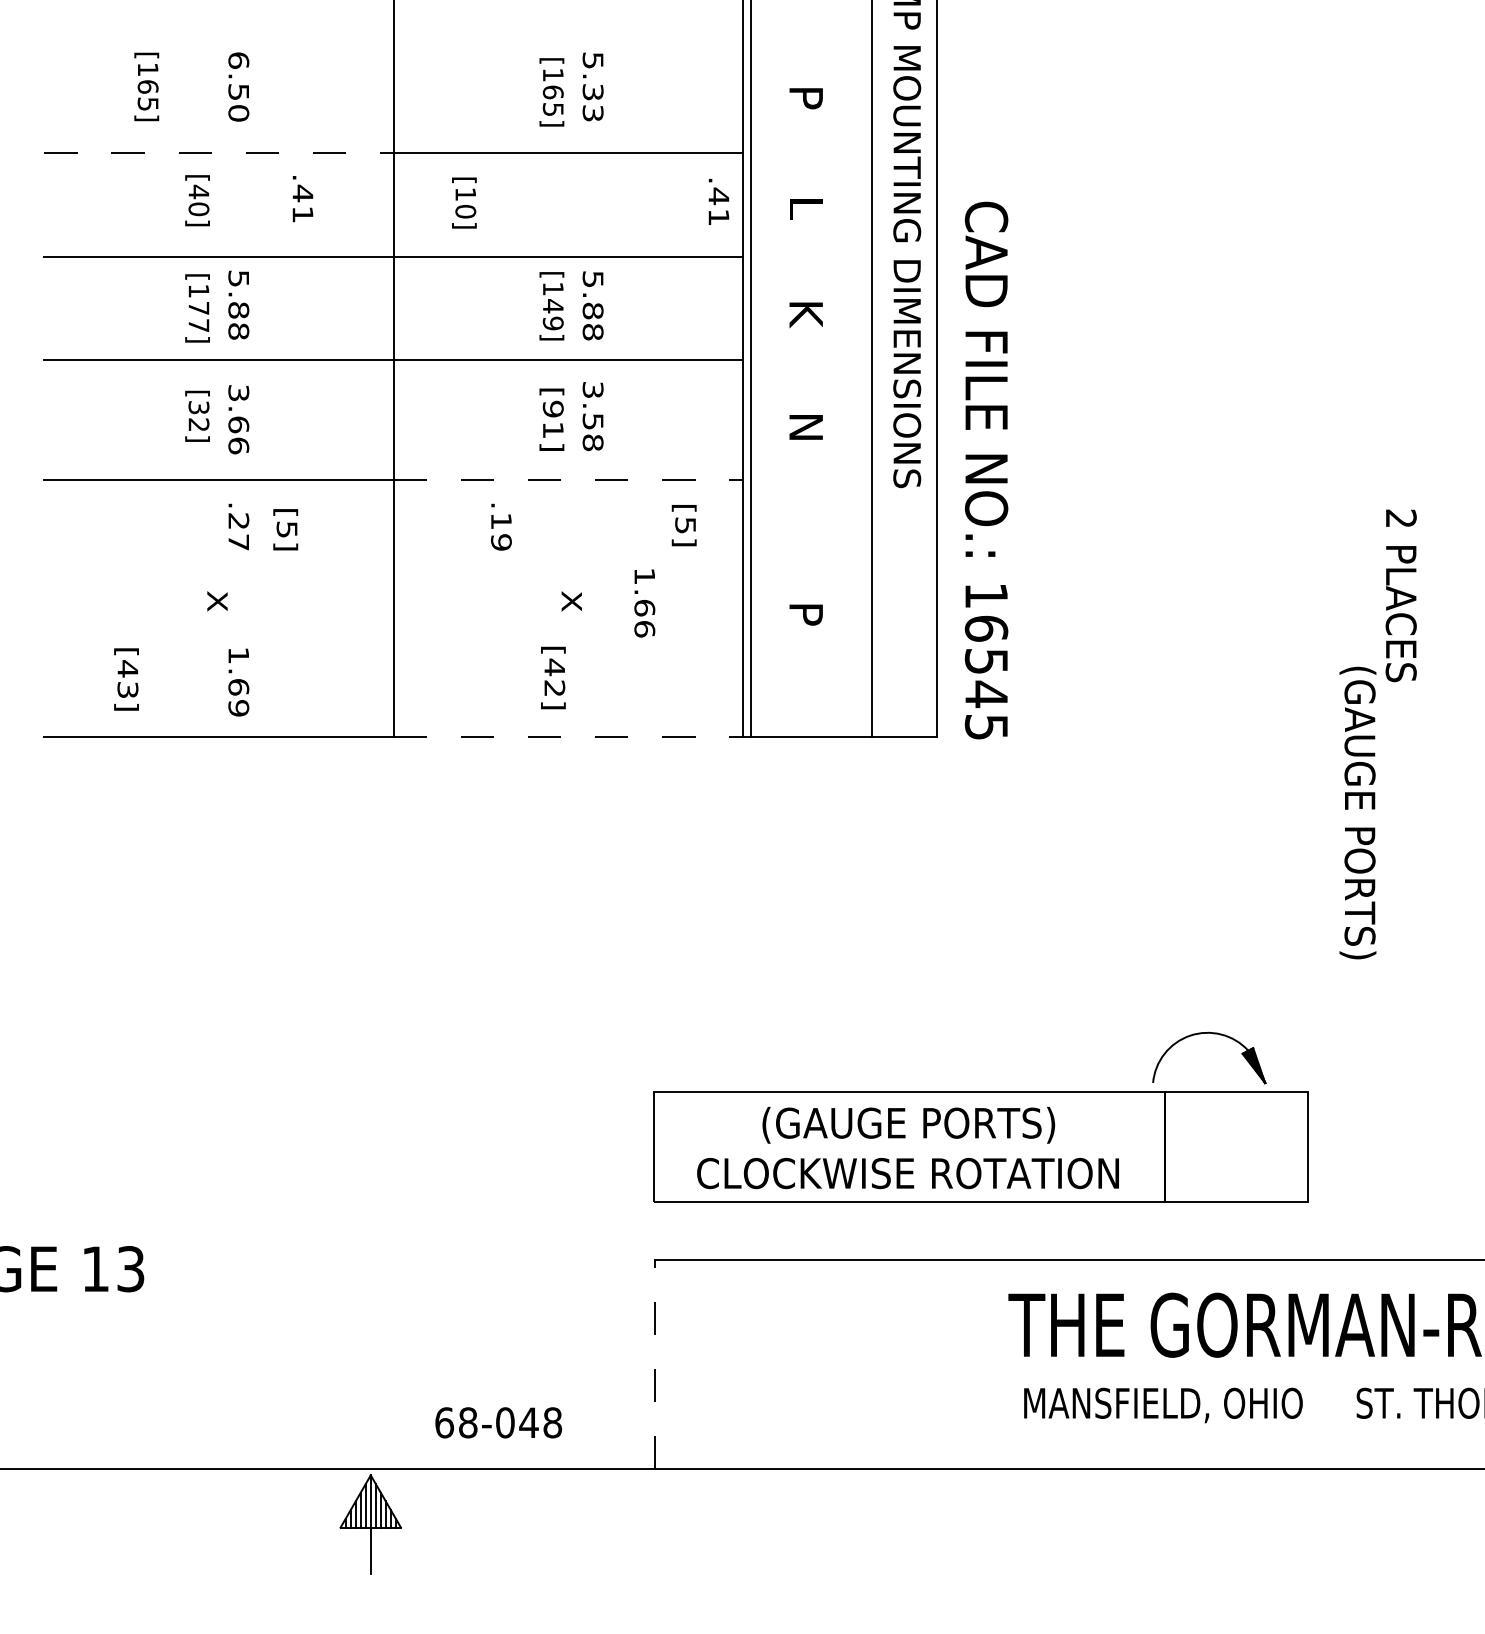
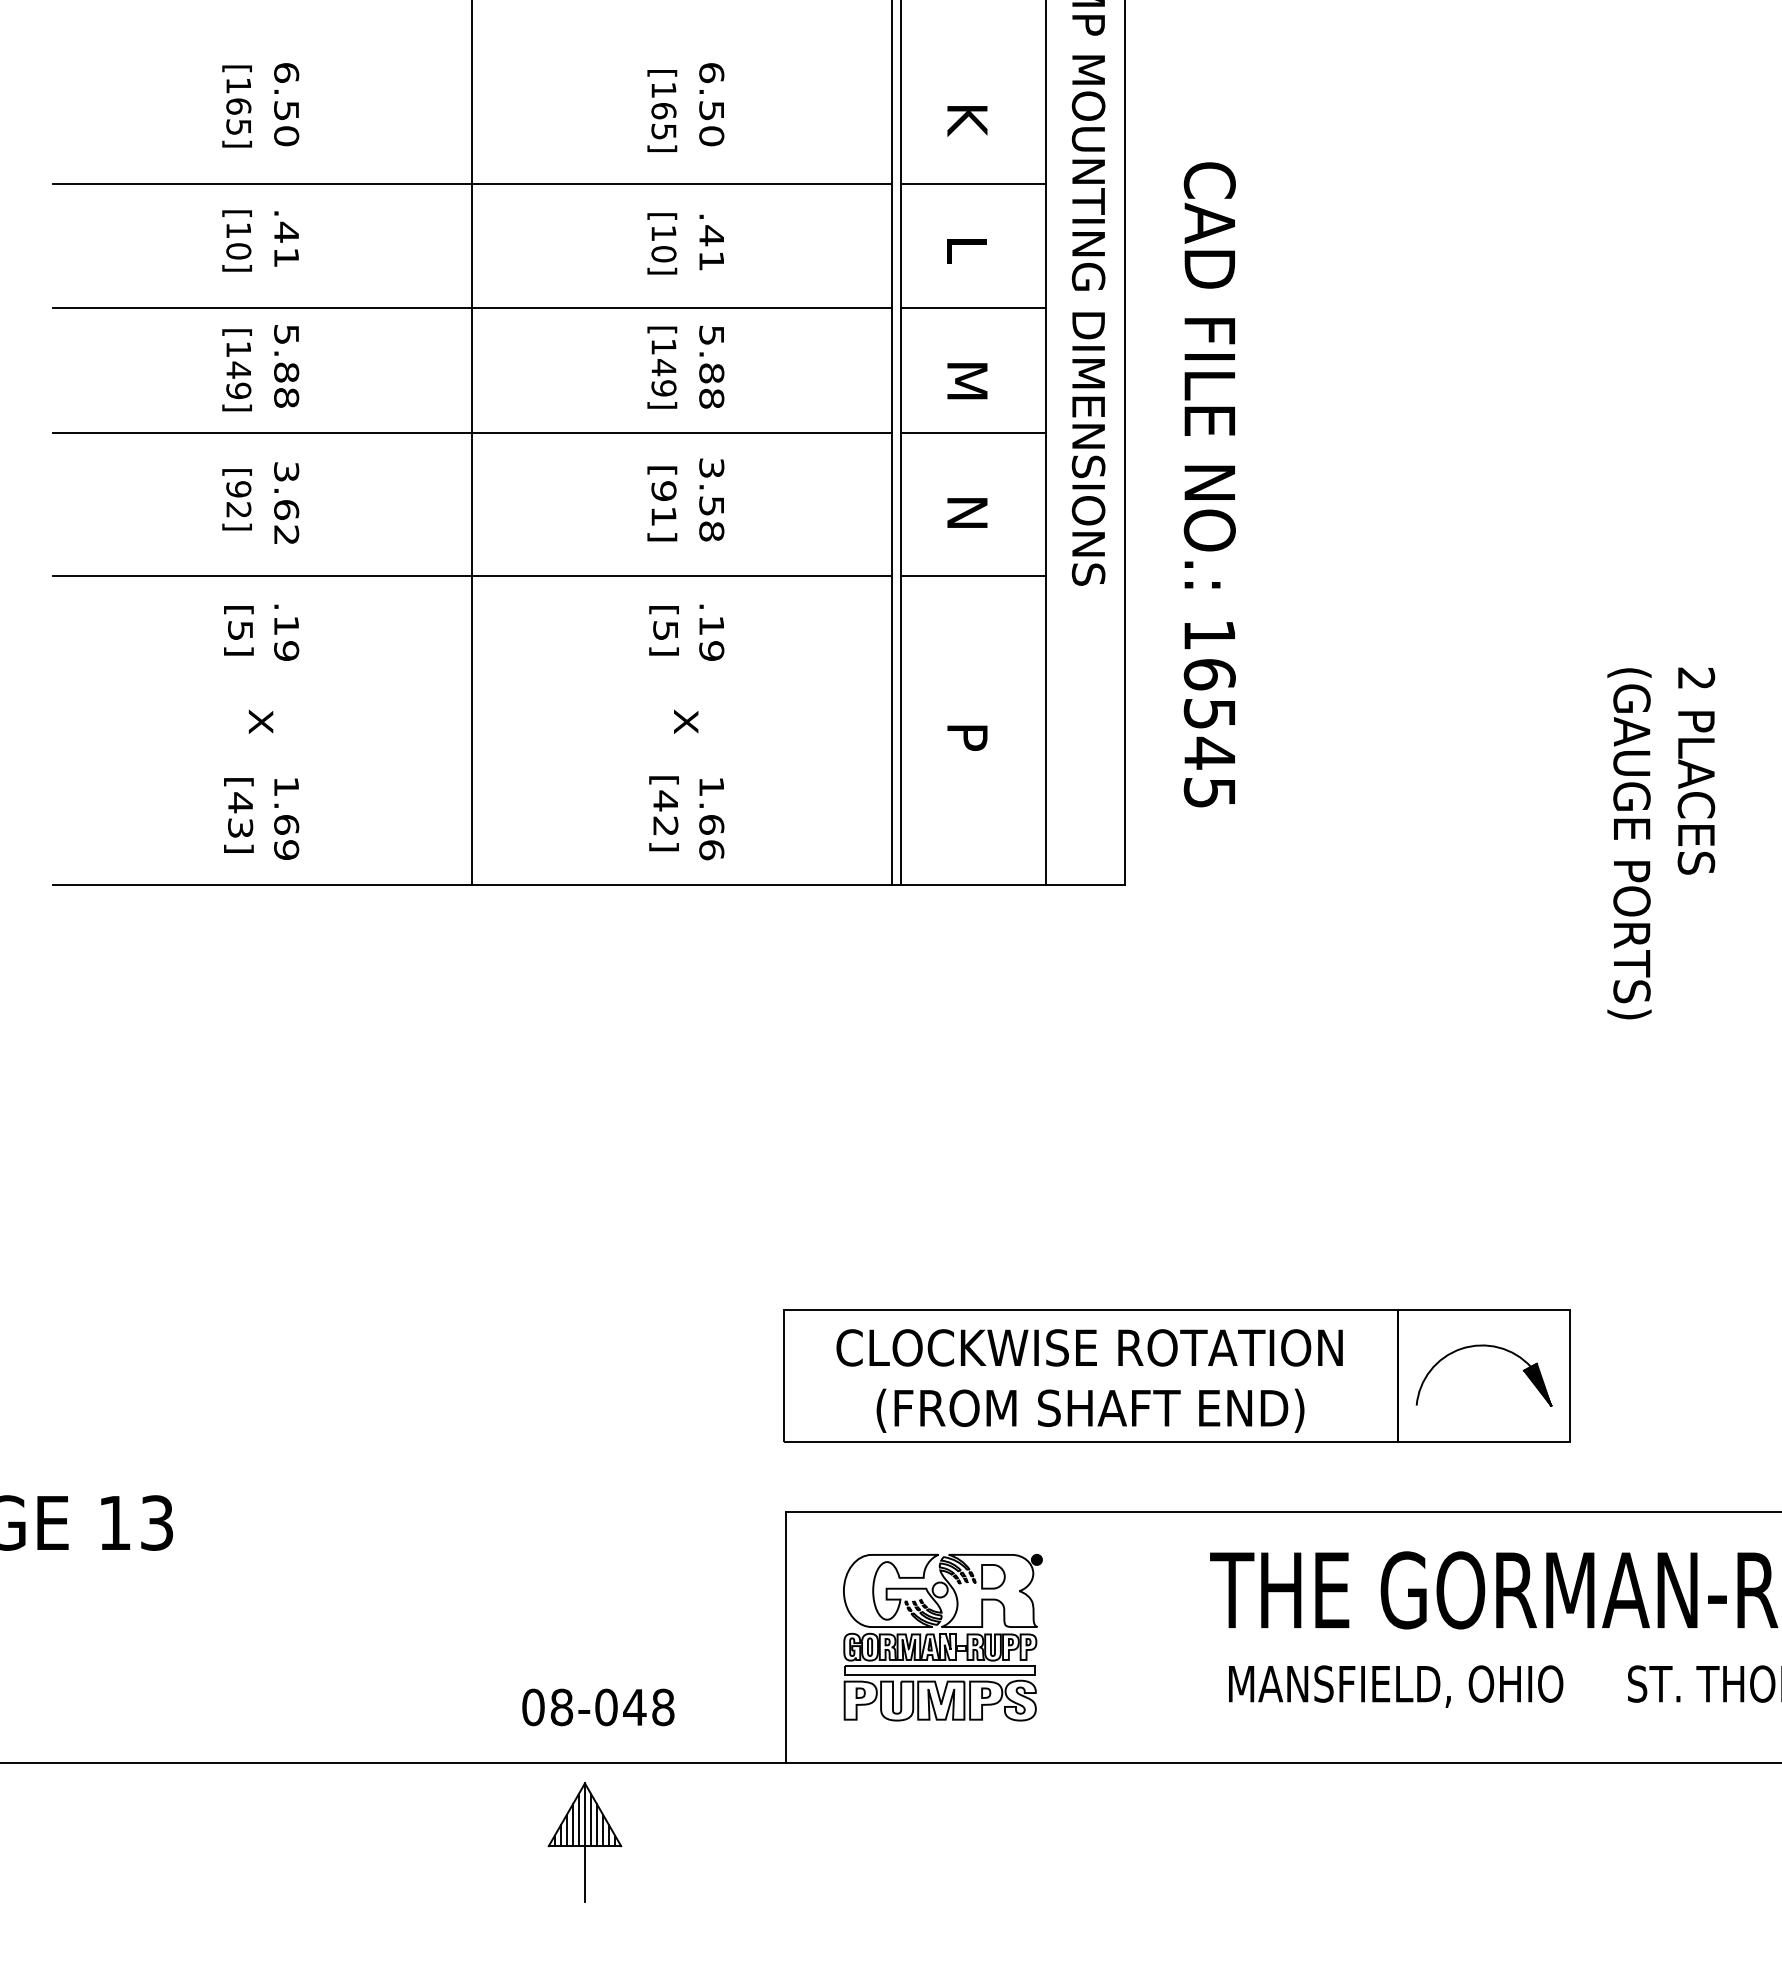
text: (146, 86) -> (236, 106), moved
text: (592, 86) -> (711, 104), 5.33 -> 6.50
text: (806, 102) -> (967, 123), P -> K
line: (218, 152) -> (262, 183), dashed -> solid
line: (811, 152) -> (973, 183), added
text: (198, 191) -> (238, 230), [40] -> [10]
text: (302, 198) -> (286, 238), moved
text: (718, 201) -> (711, 242), moved
text: (464, 202) -> (662, 243), moved
line: (811, 256) -> (973, 308), added
text: (198, 316) -> (238, 380), [177] -> [149]
text: (806, 319) -> (967, 383), K -> M
line: (811, 360) -> (973, 432), added
text: (198, 407) -> (238, 489), [32] -> [92]
text: (238, 446) -> (286, 535), 3.66 -> 3.62
text: (986, 470) -> (1209, 484), moved
line: (567, 480) -> (681, 576), dashed -> solid
line: (811, 480) -> (973, 576), added
text: (683, 525) -> (663, 630), moved
text: (501, 526) -> (711, 632), moved
text: (285, 529) -> (238, 630), moved
text: (238, 531) -> (286, 638), .27 -> .19
text: (1401, 595) -> (1696, 770), moved
text: (644, 603) -> (711, 819), moved
text: (126, 679) -> (238, 815), moved
line: (567, 736) -> (681, 884), dashed -> solid
text: (1357, 812) -> (1629, 843), moved
part: (1208, 1033) -> (1483, 1346), moved
text: (907, 1125) -> (1089, 1350), (GAUGE PORTS) -> CLOCKWISE ROTATION
text: (907, 1175) -> (1089, 1410), CLOCKWISE ROTATION -> (FROM SHAFT END)
line: (655, 1364) -> (786, 1637), dashed -> solid
part: (785, 1364) -> (942, 1637), added
text: (444, 1422) -> (533, 1706), 68-048 -> 08-048
part: (370, 1524) -> (584, 1842), moved

